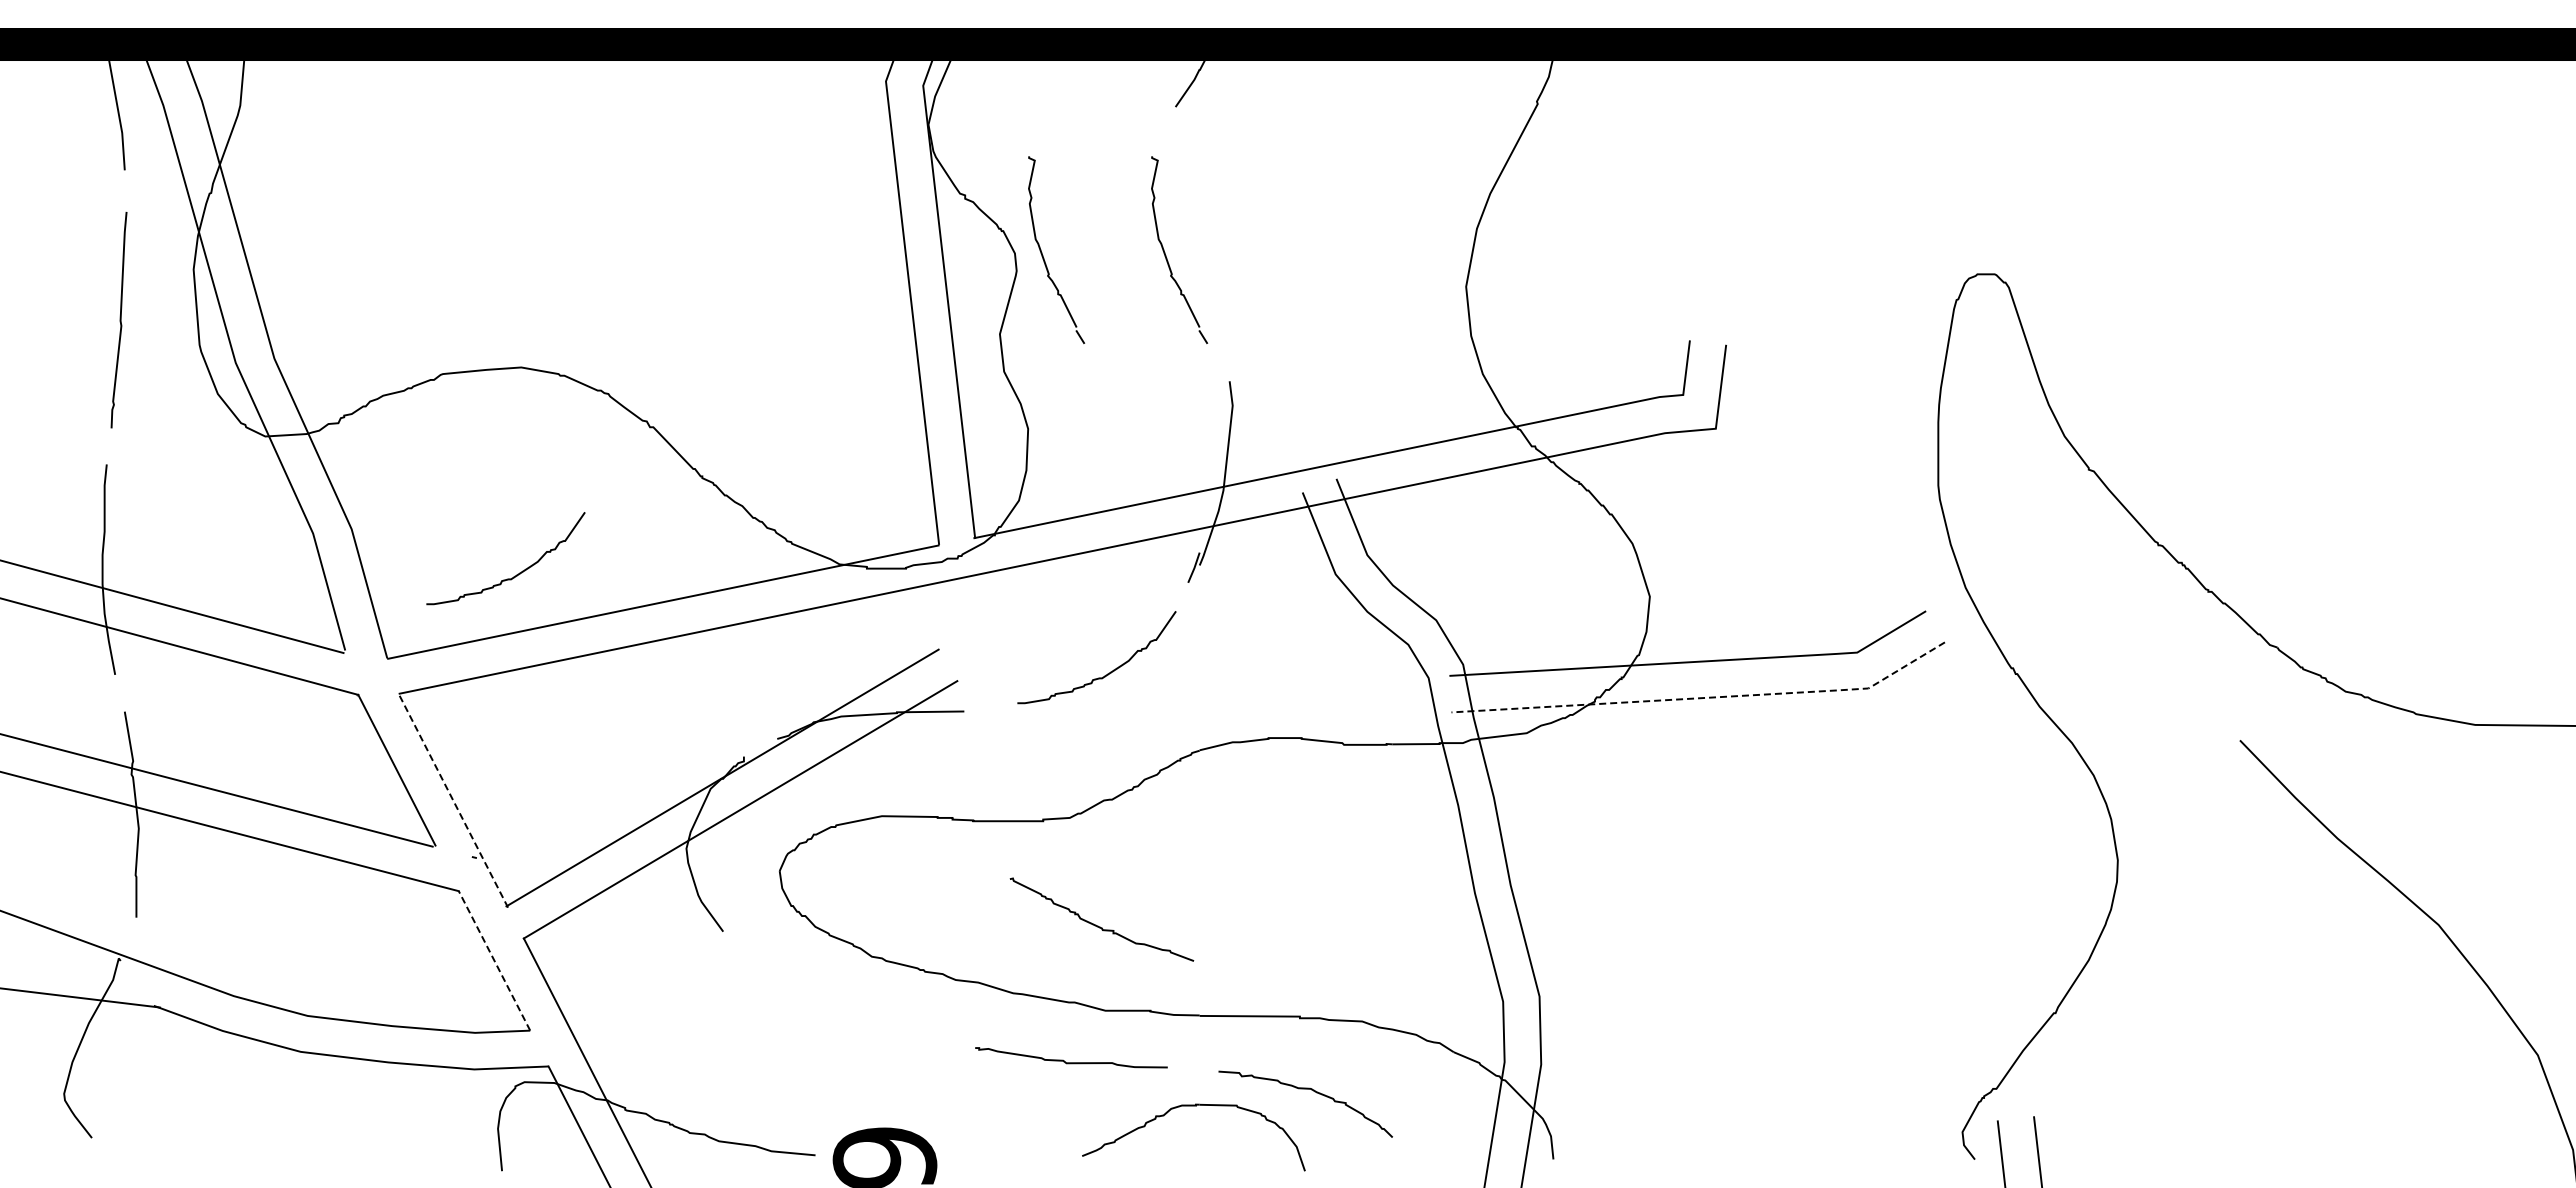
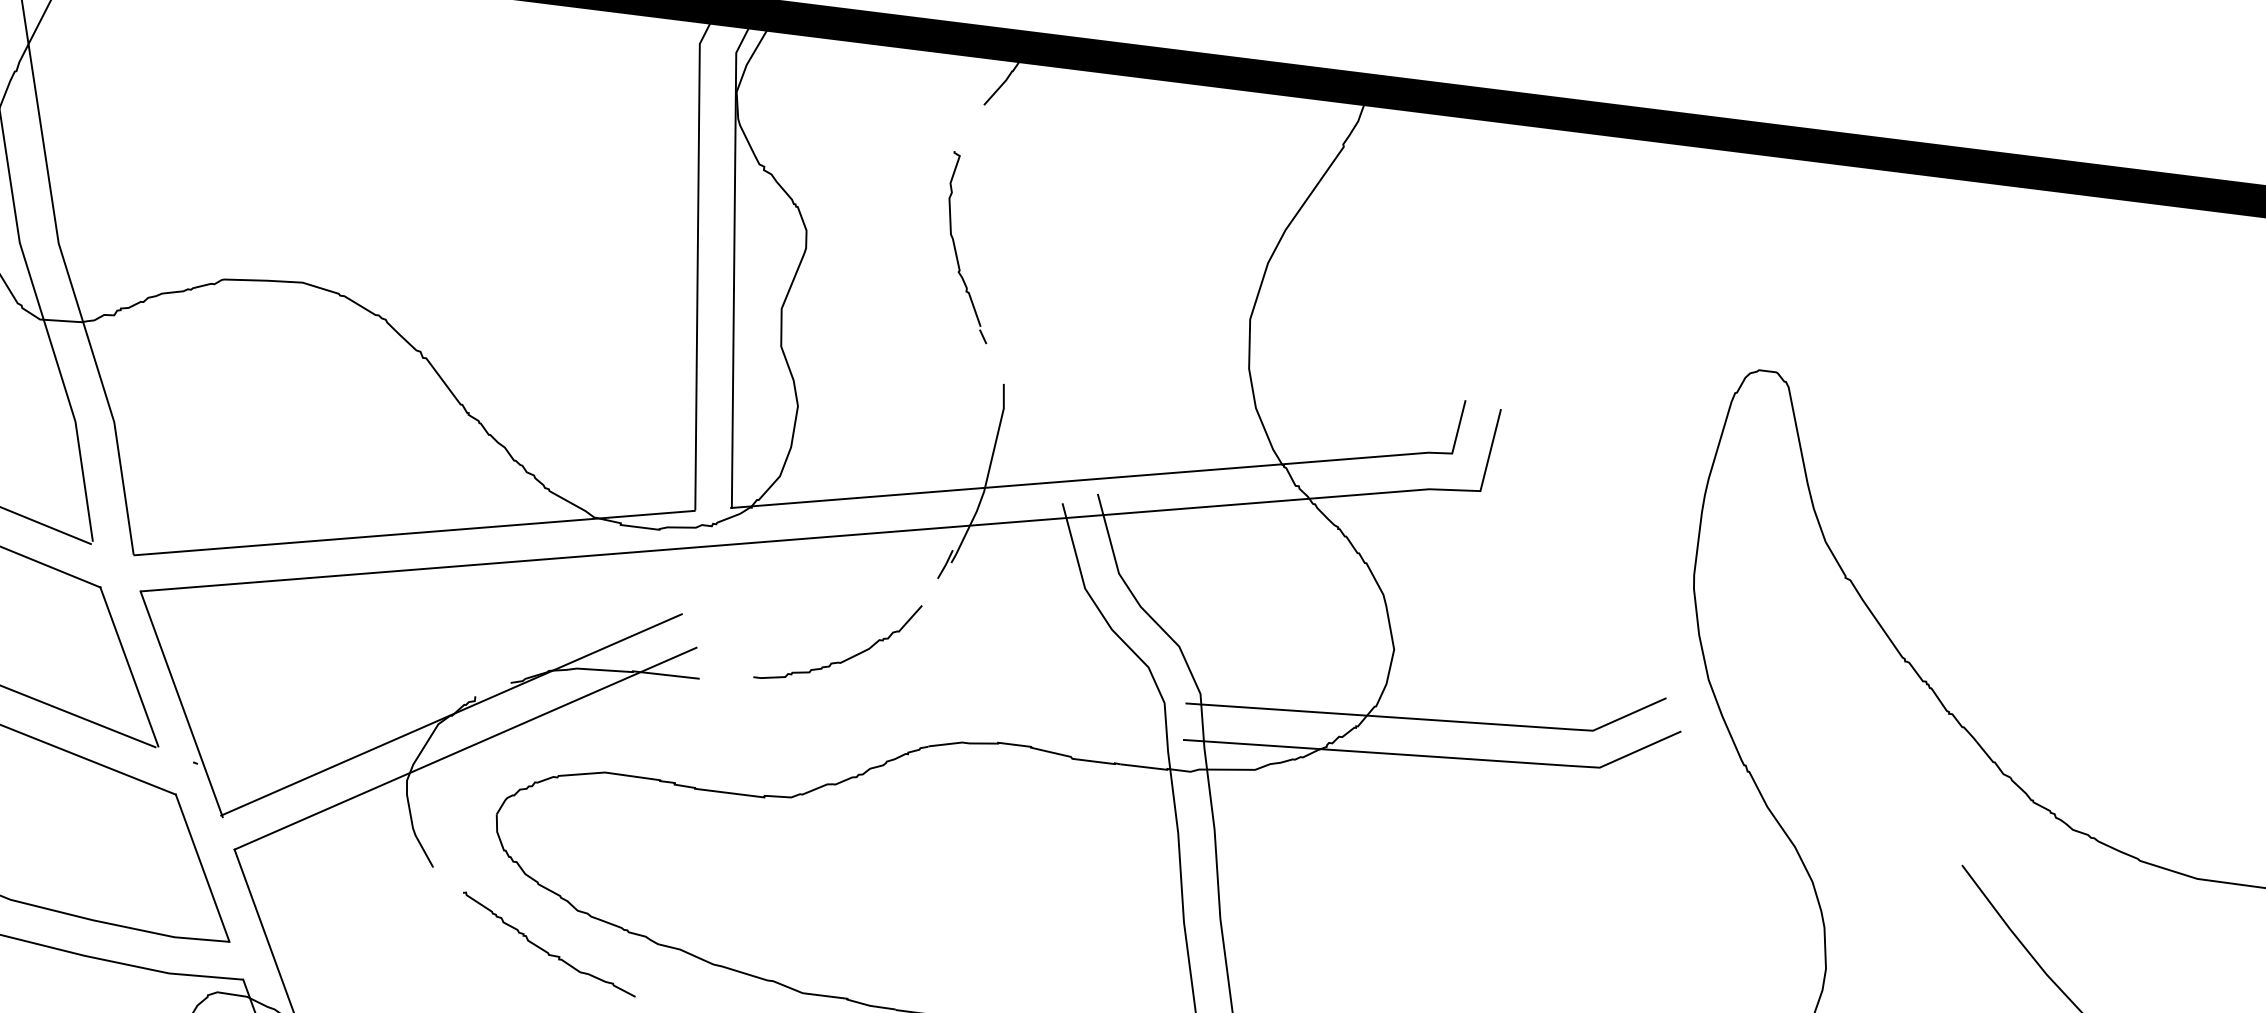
part: (1042, 252) -> (834, 232), removed
curve: (516, 574) -> (272, 487), removed
line: (1705, 697) -> (1436, 756), dashed -> solid
line: (453, 800) -> (181, 703), dashed -> solid
curve: (1098, 925) -> (545, 949), moved
line: (494, 960) -> (202, 867), dashed -> solid

